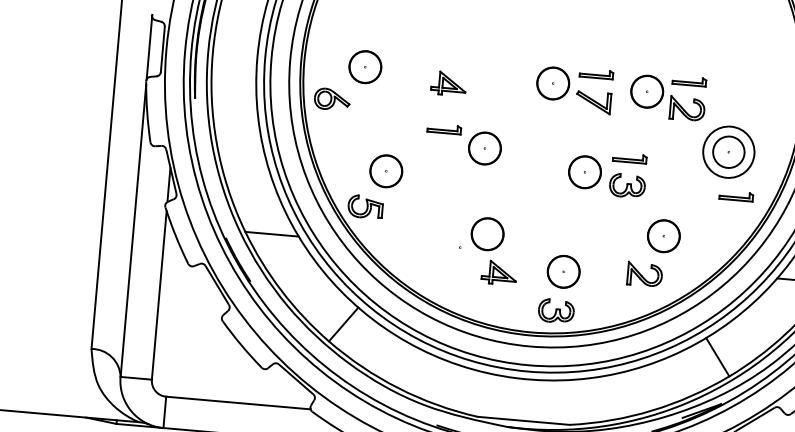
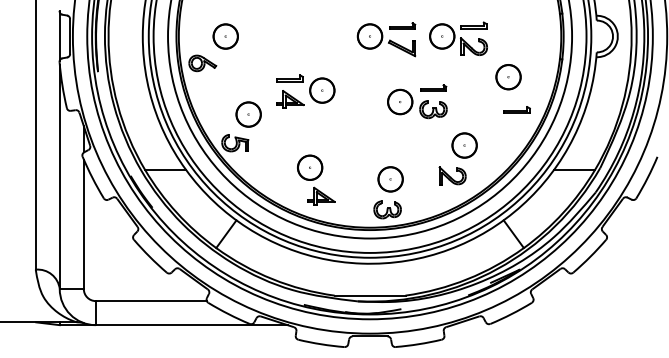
part: (448, 83) -> (290, 99), moved
circle: (728, 151) -> (508, 76), size x0.62
part: (494, 250) -> (316, 179), moved

